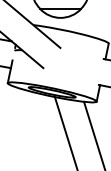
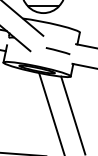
line: (79, 68) -> (57, 51), added

